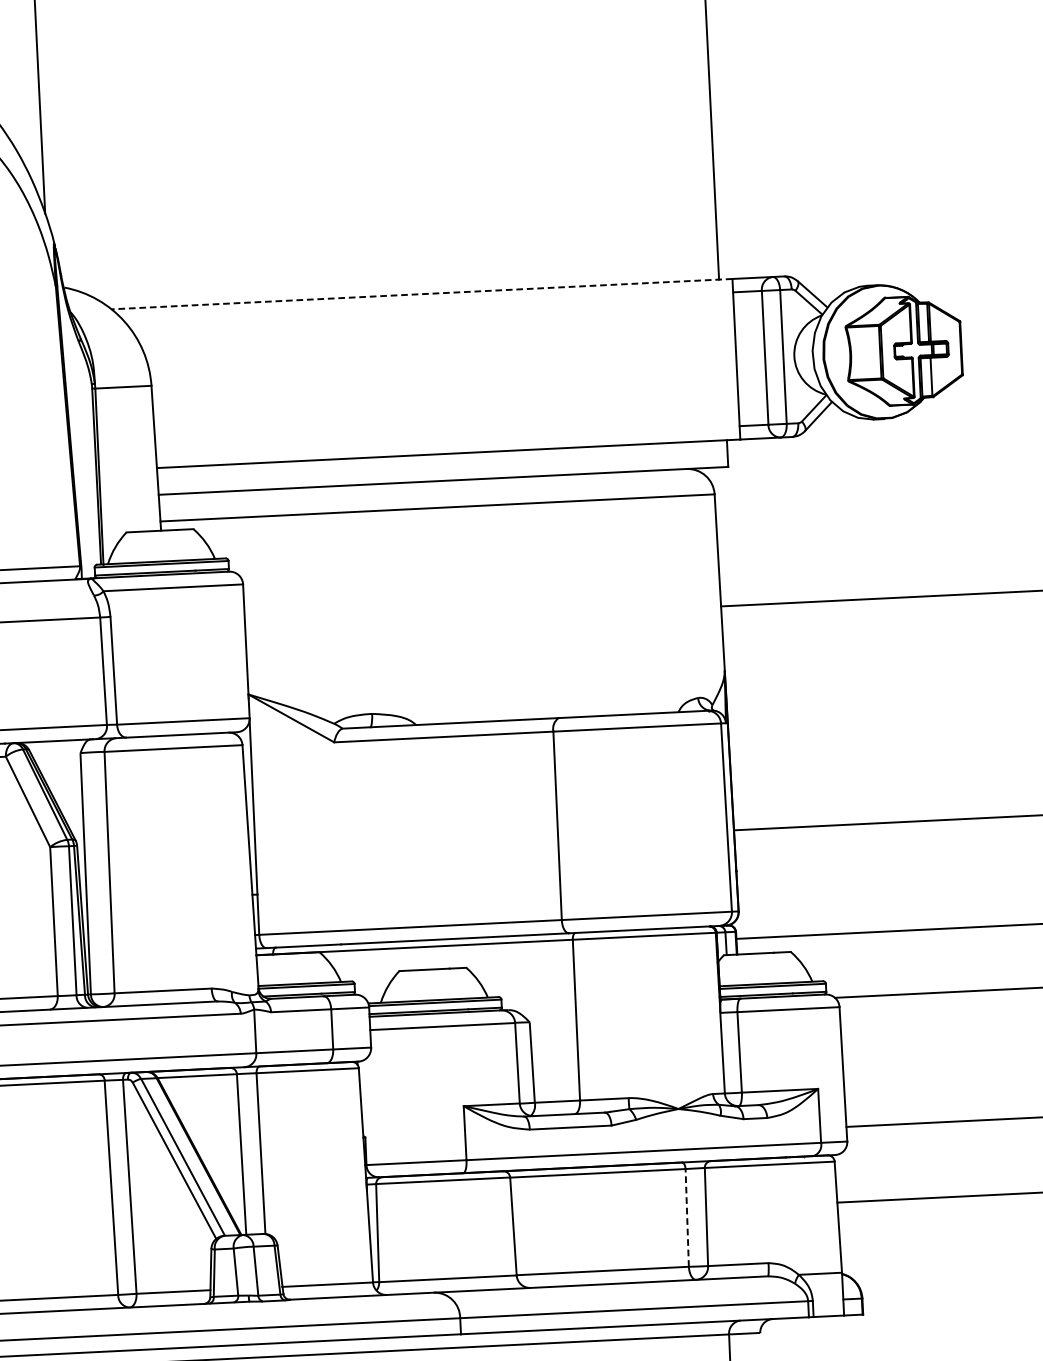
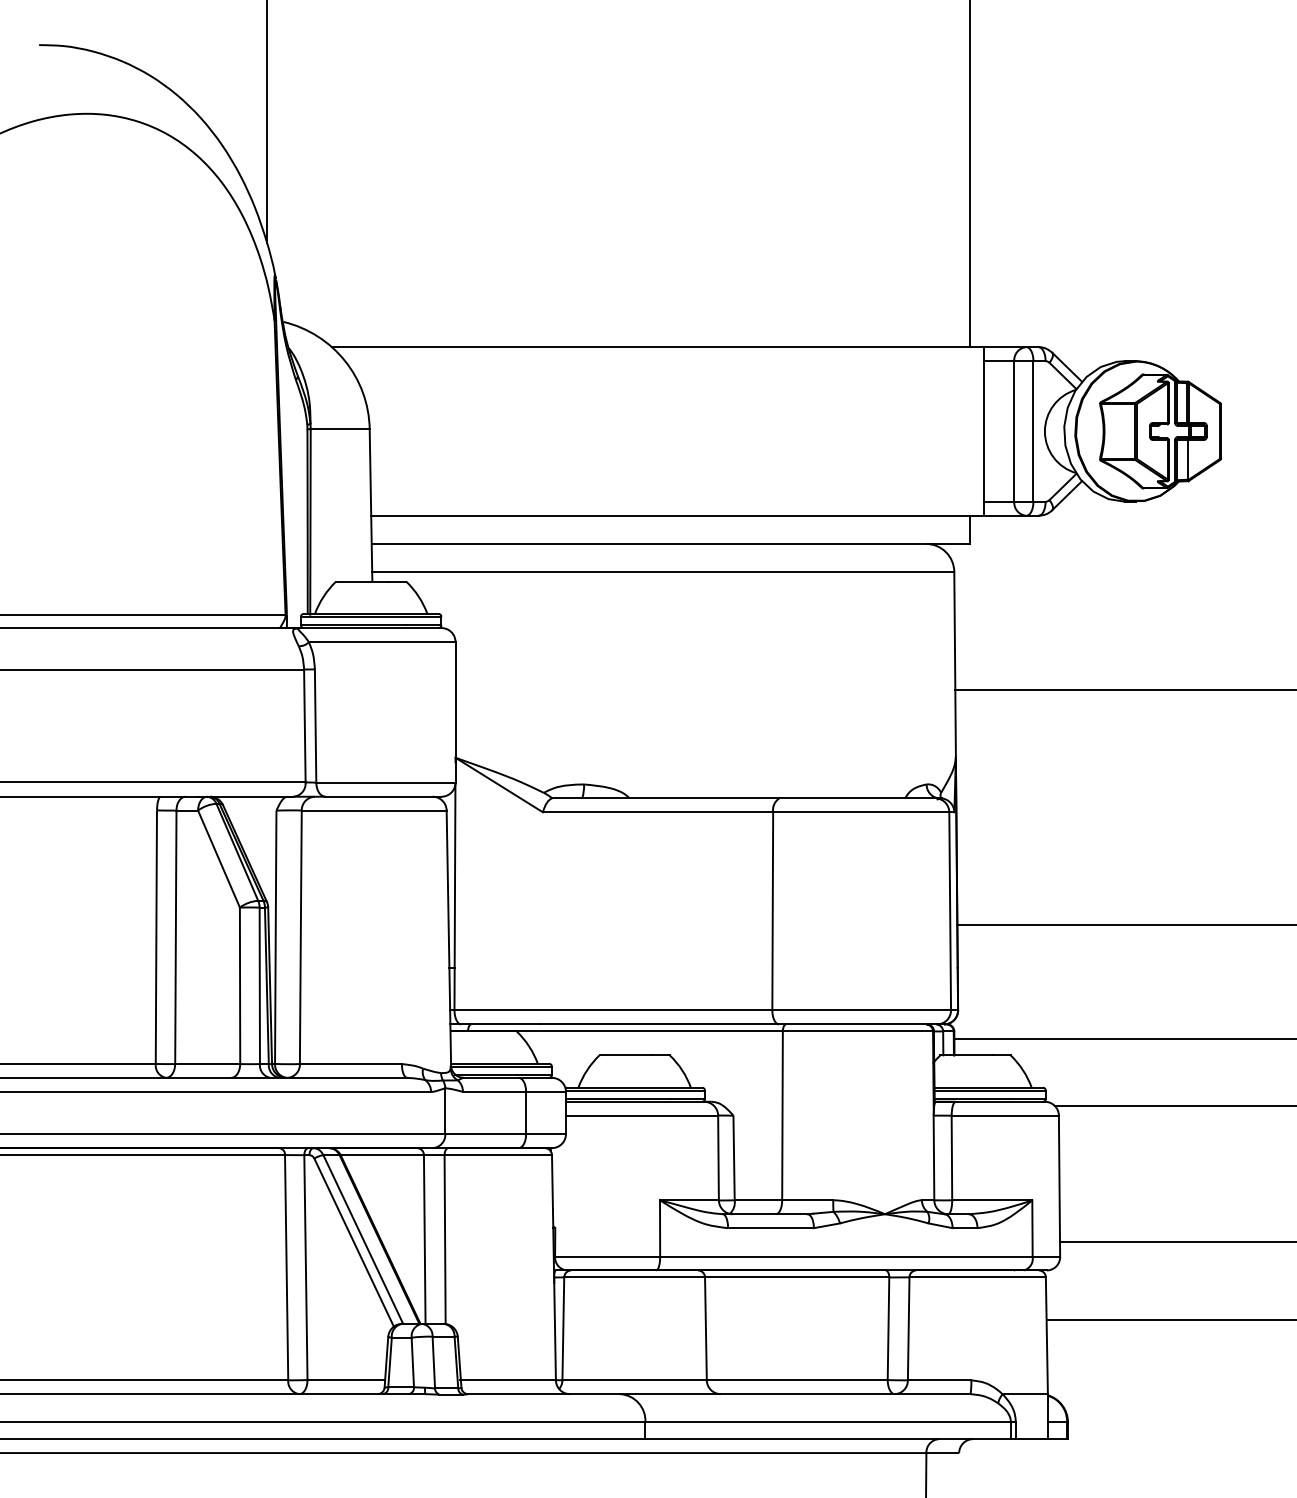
line: (421, 294) -> (657, 347), dashed -> solid
line: (687, 1217) -> (888, 1328), dashed -> solid

